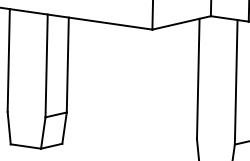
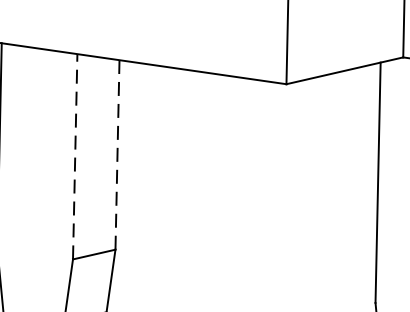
line: (67, 64) -> (116, 153), solid -> dashed
line: (46, 65) -> (74, 155), solid -> dashed

